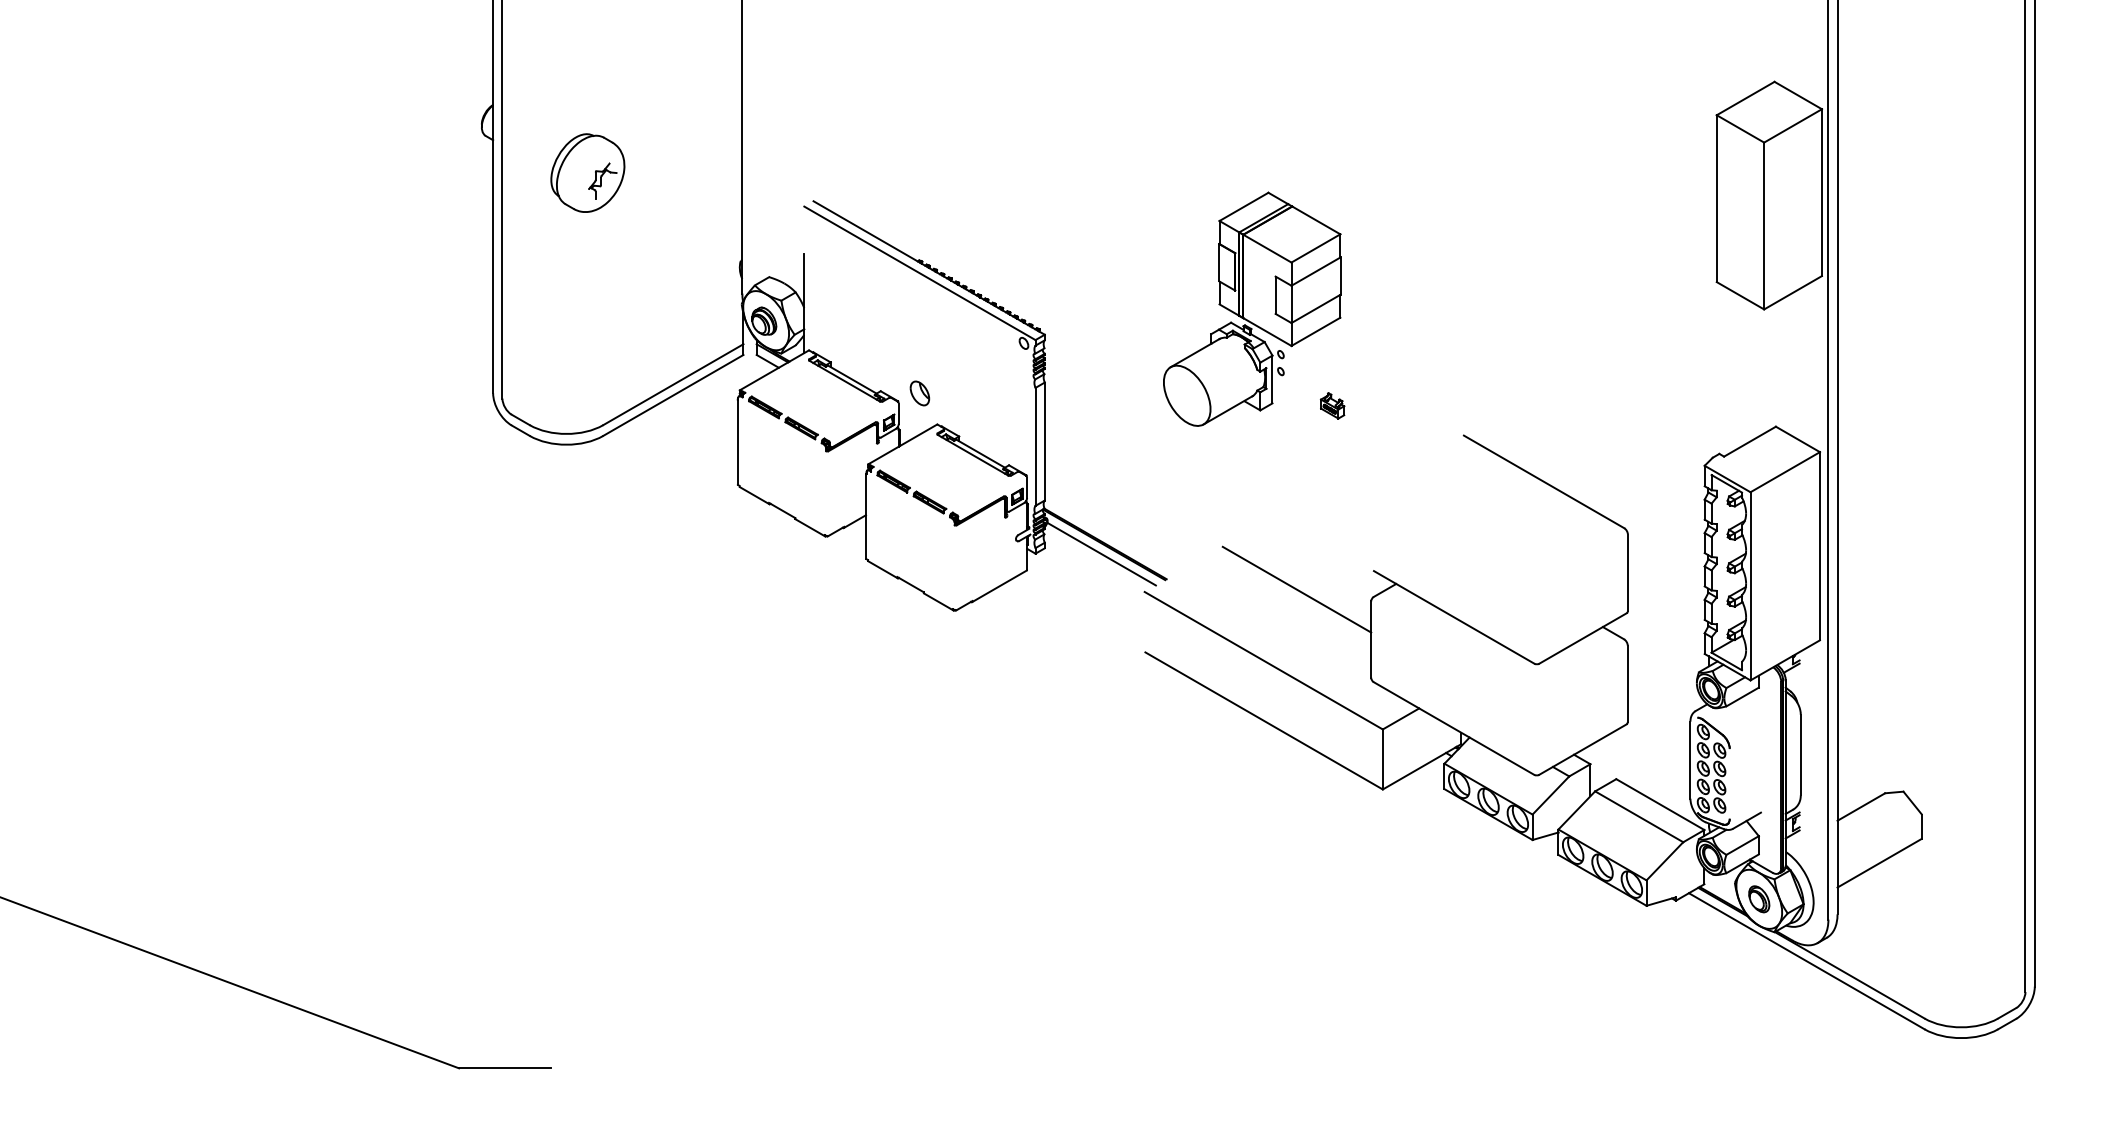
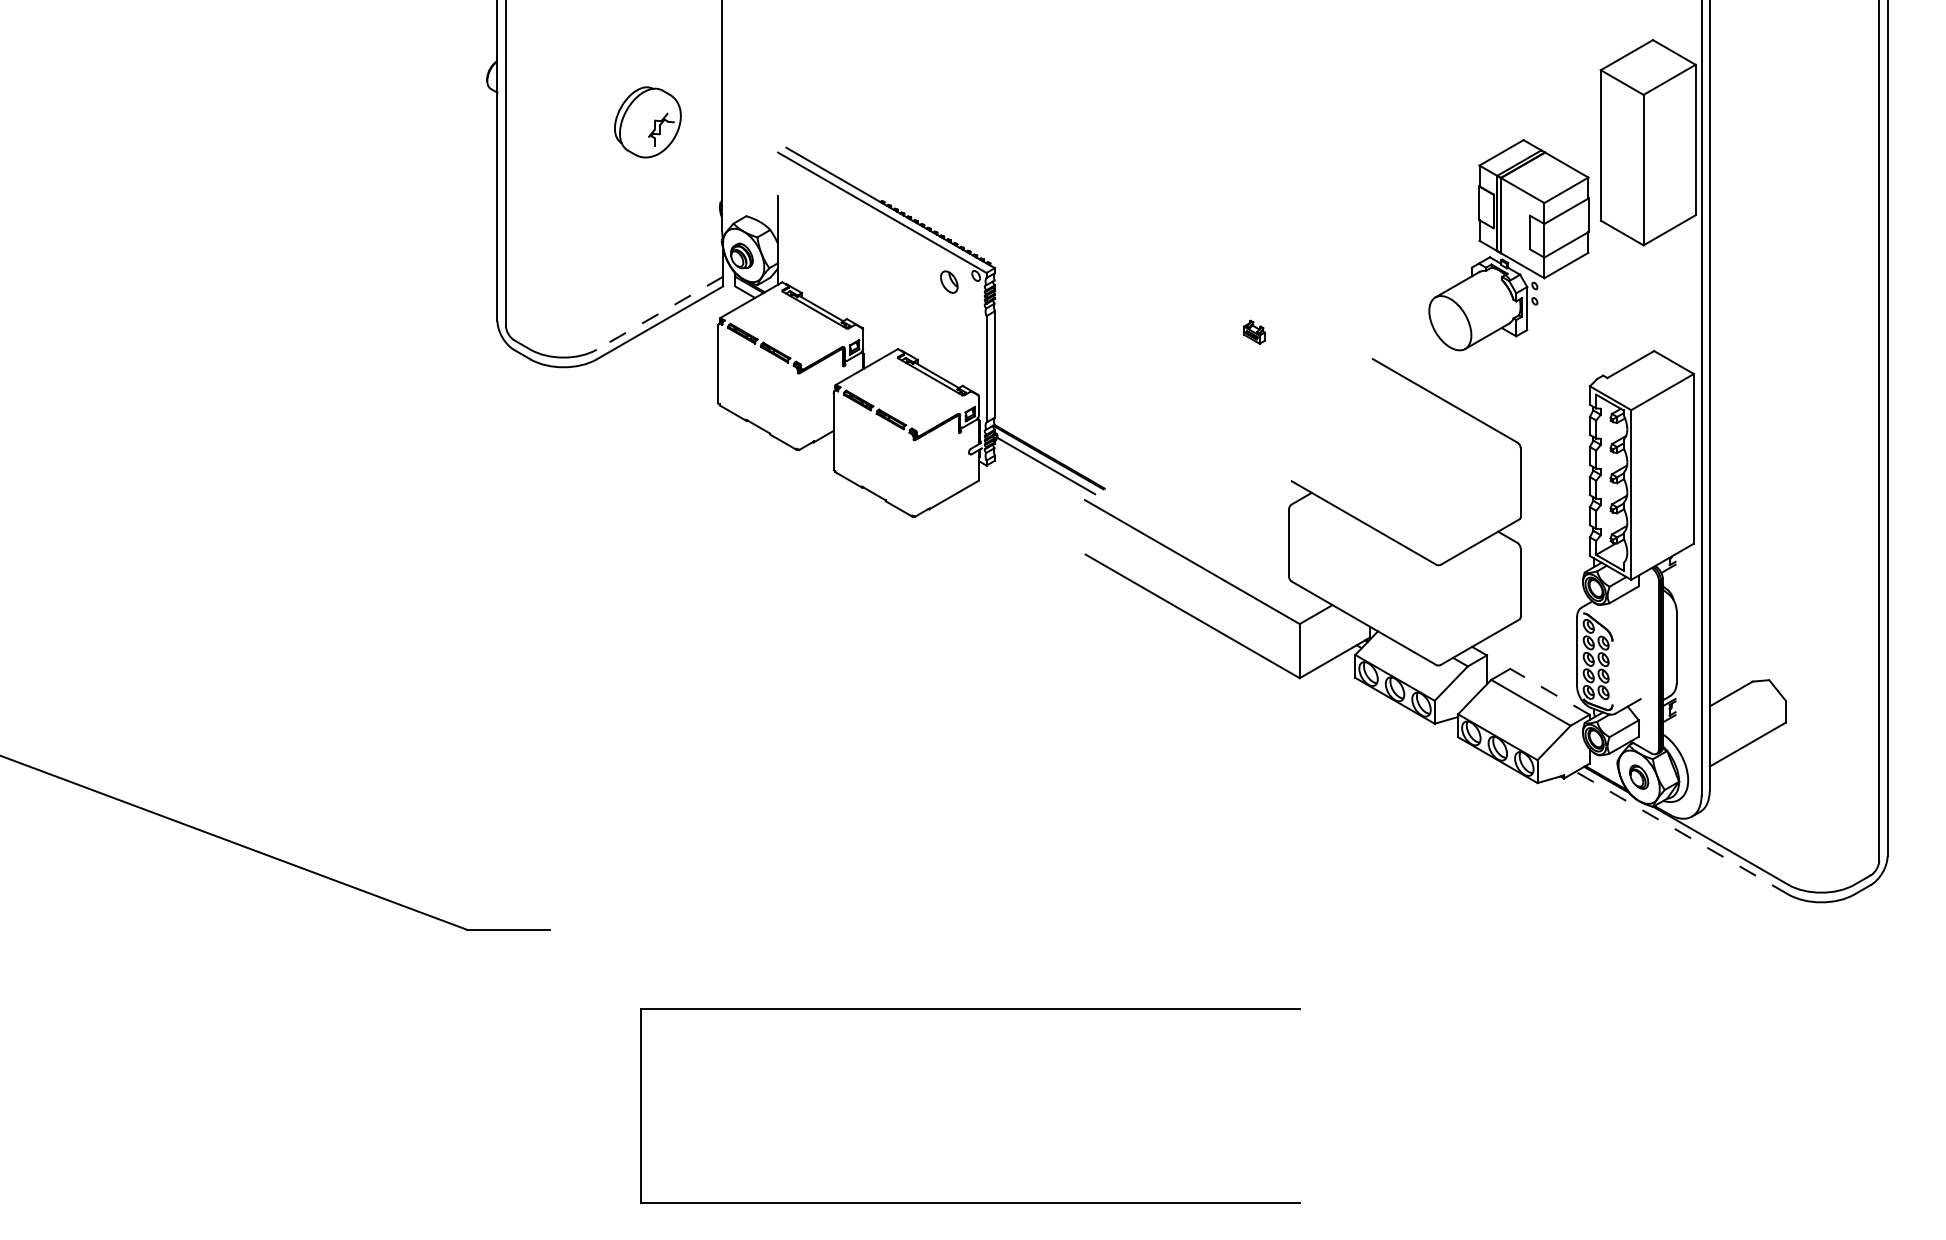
part: (587, 173) -> (647, 122), moved
part: (1251, 309) -> (1508, 245), moved
line: (672, 385) -> (659, 313), solid -> dashed
part: (920, 392) -> (949, 281), moved
line: (1297, 589) -> (1222, 497), removed
line: (1659, 804) -> (1549, 691), solid -> dashed
line: (1807, 961) -> (1682, 833), solid -> dashed

